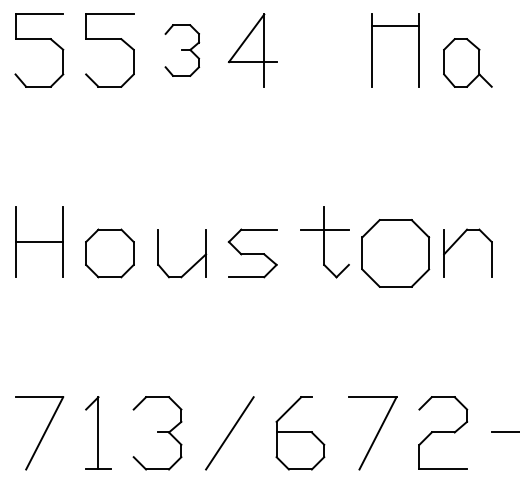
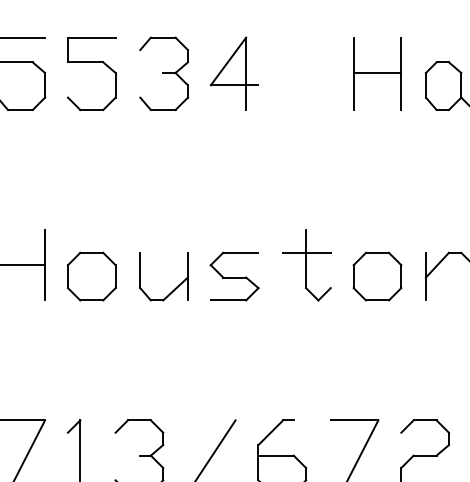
line: (395, 25) -> (377, 72), moved
part: (182, 50) -> (164, 73), size x1.43
part: (395, 253) -> (377, 276), size x0.71

